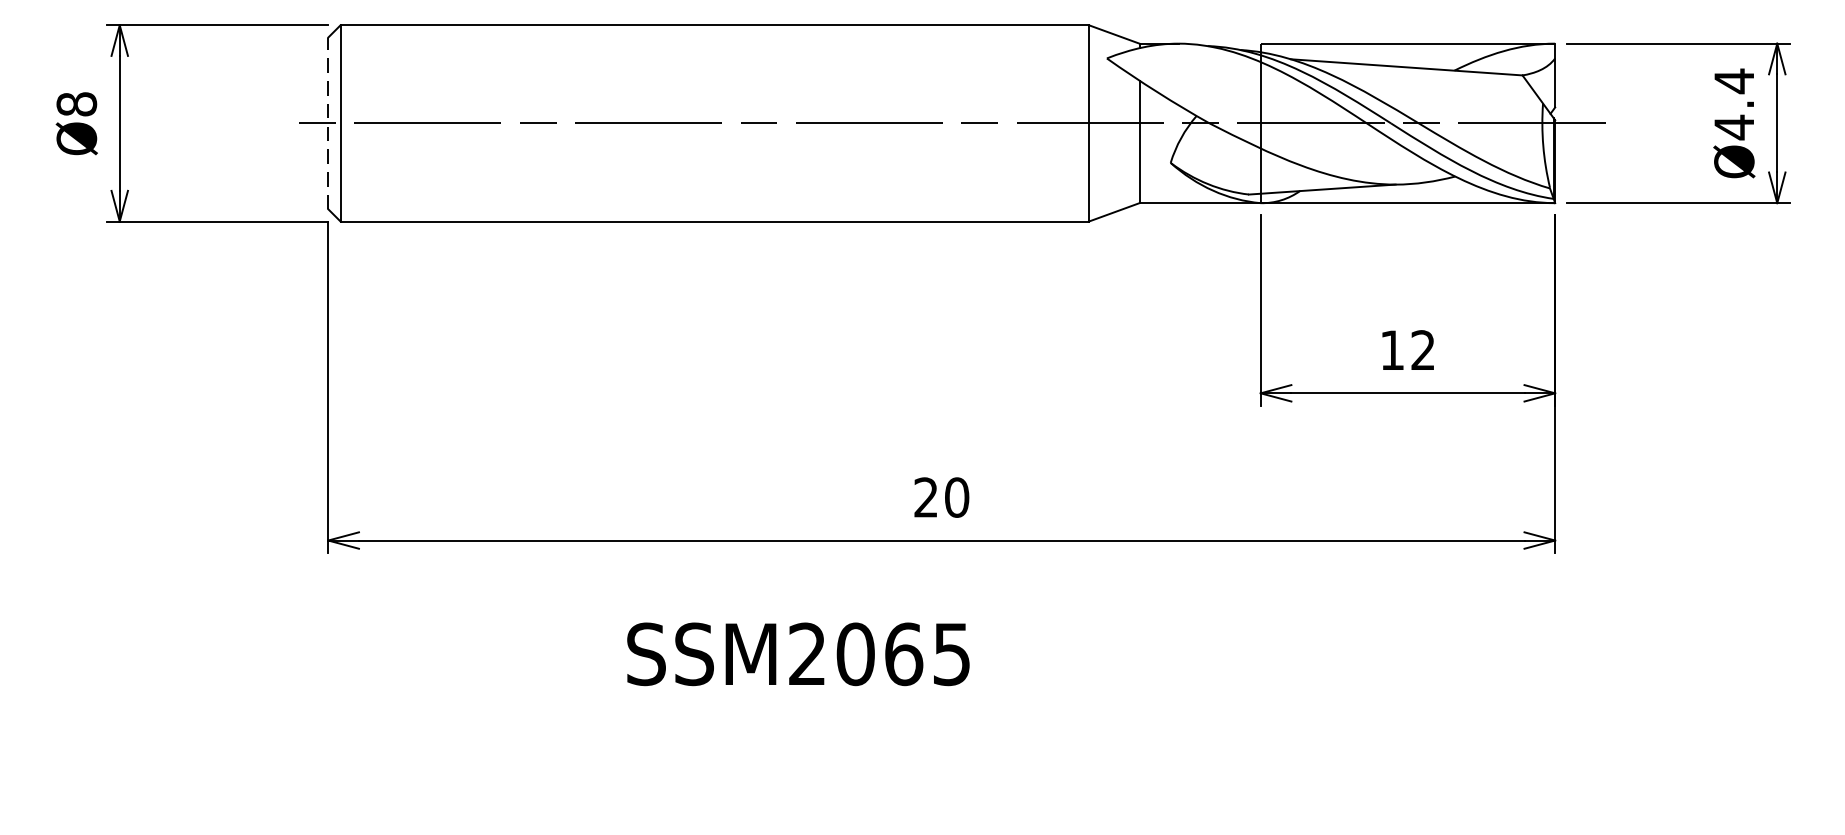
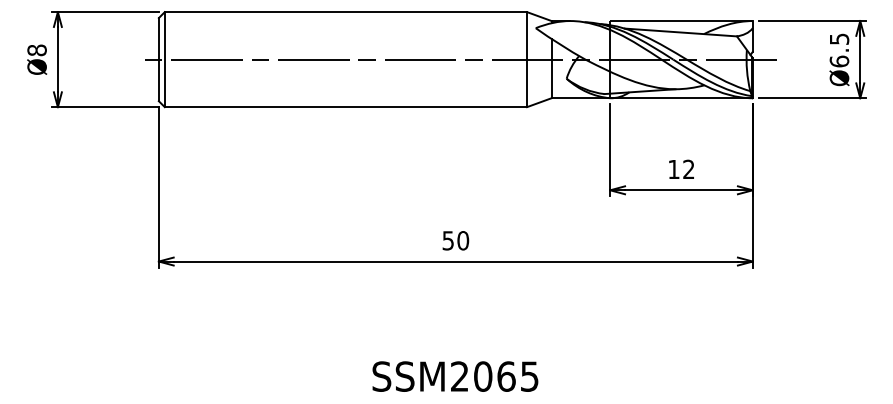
text: (1734, 104) -> (839, 50), Ø4.4 -> Ø6.5
line: (327, 123) -> (158, 59), dashed -> solid
text: (924, 497) -> (447, 240), 20 -> 50
text: (798, 654) -> (455, 376), moved

